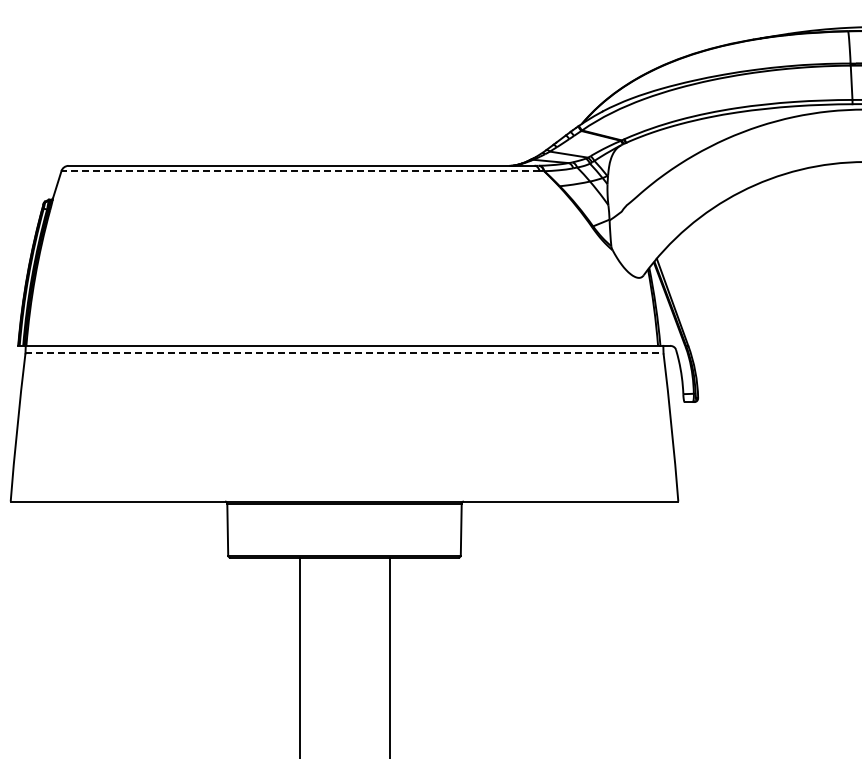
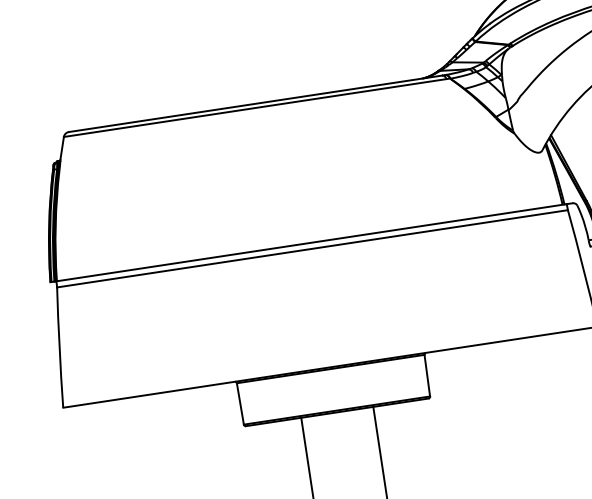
line: (300, 170) -> (255, 107), dashed -> solid
line: (345, 353) -> (313, 248), dashed -> solid

